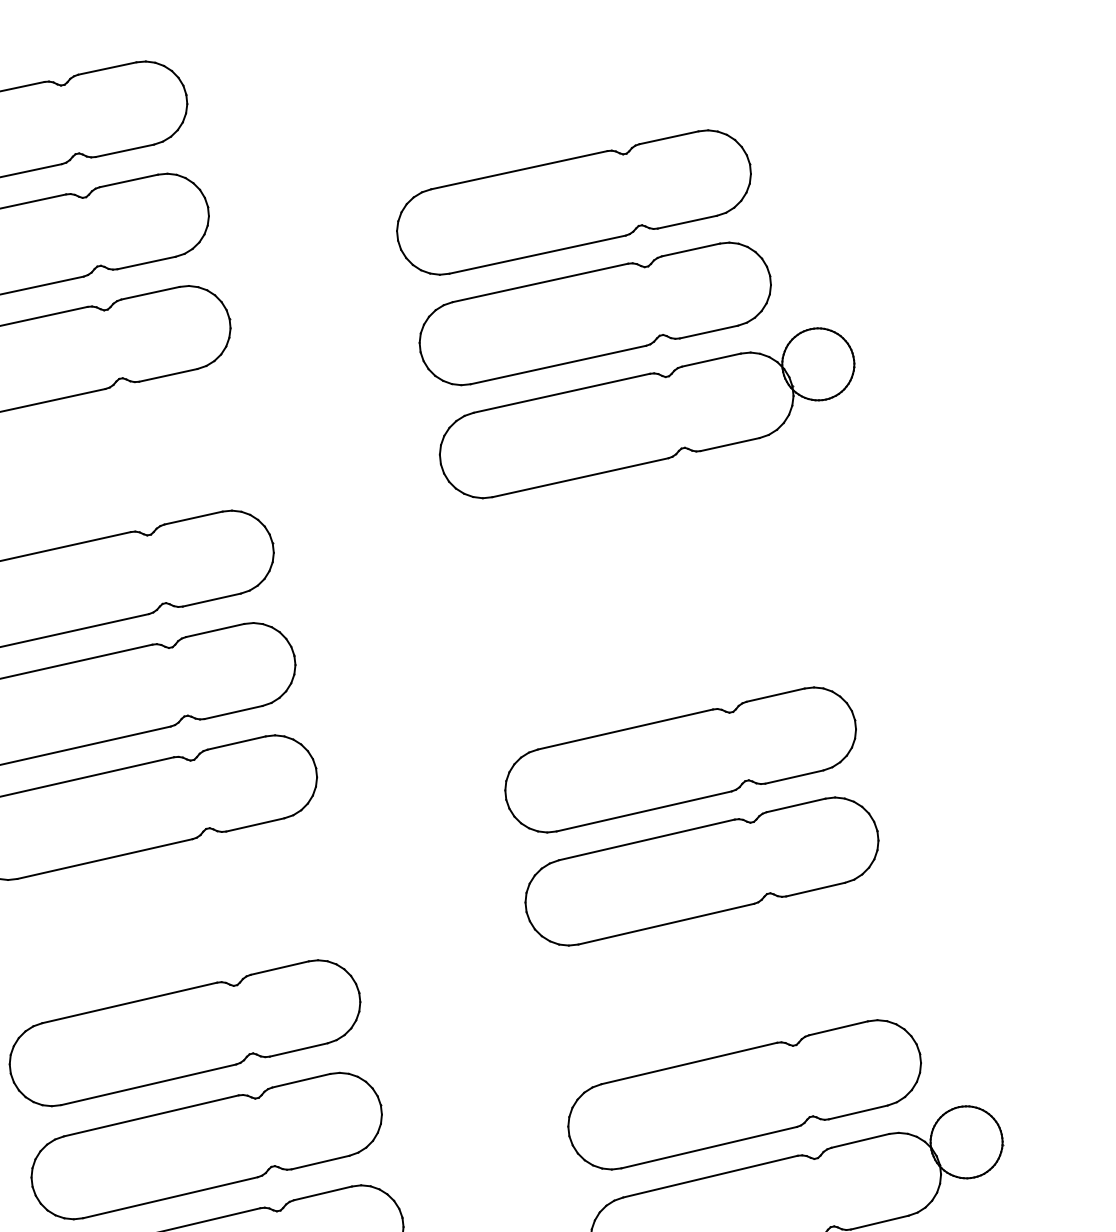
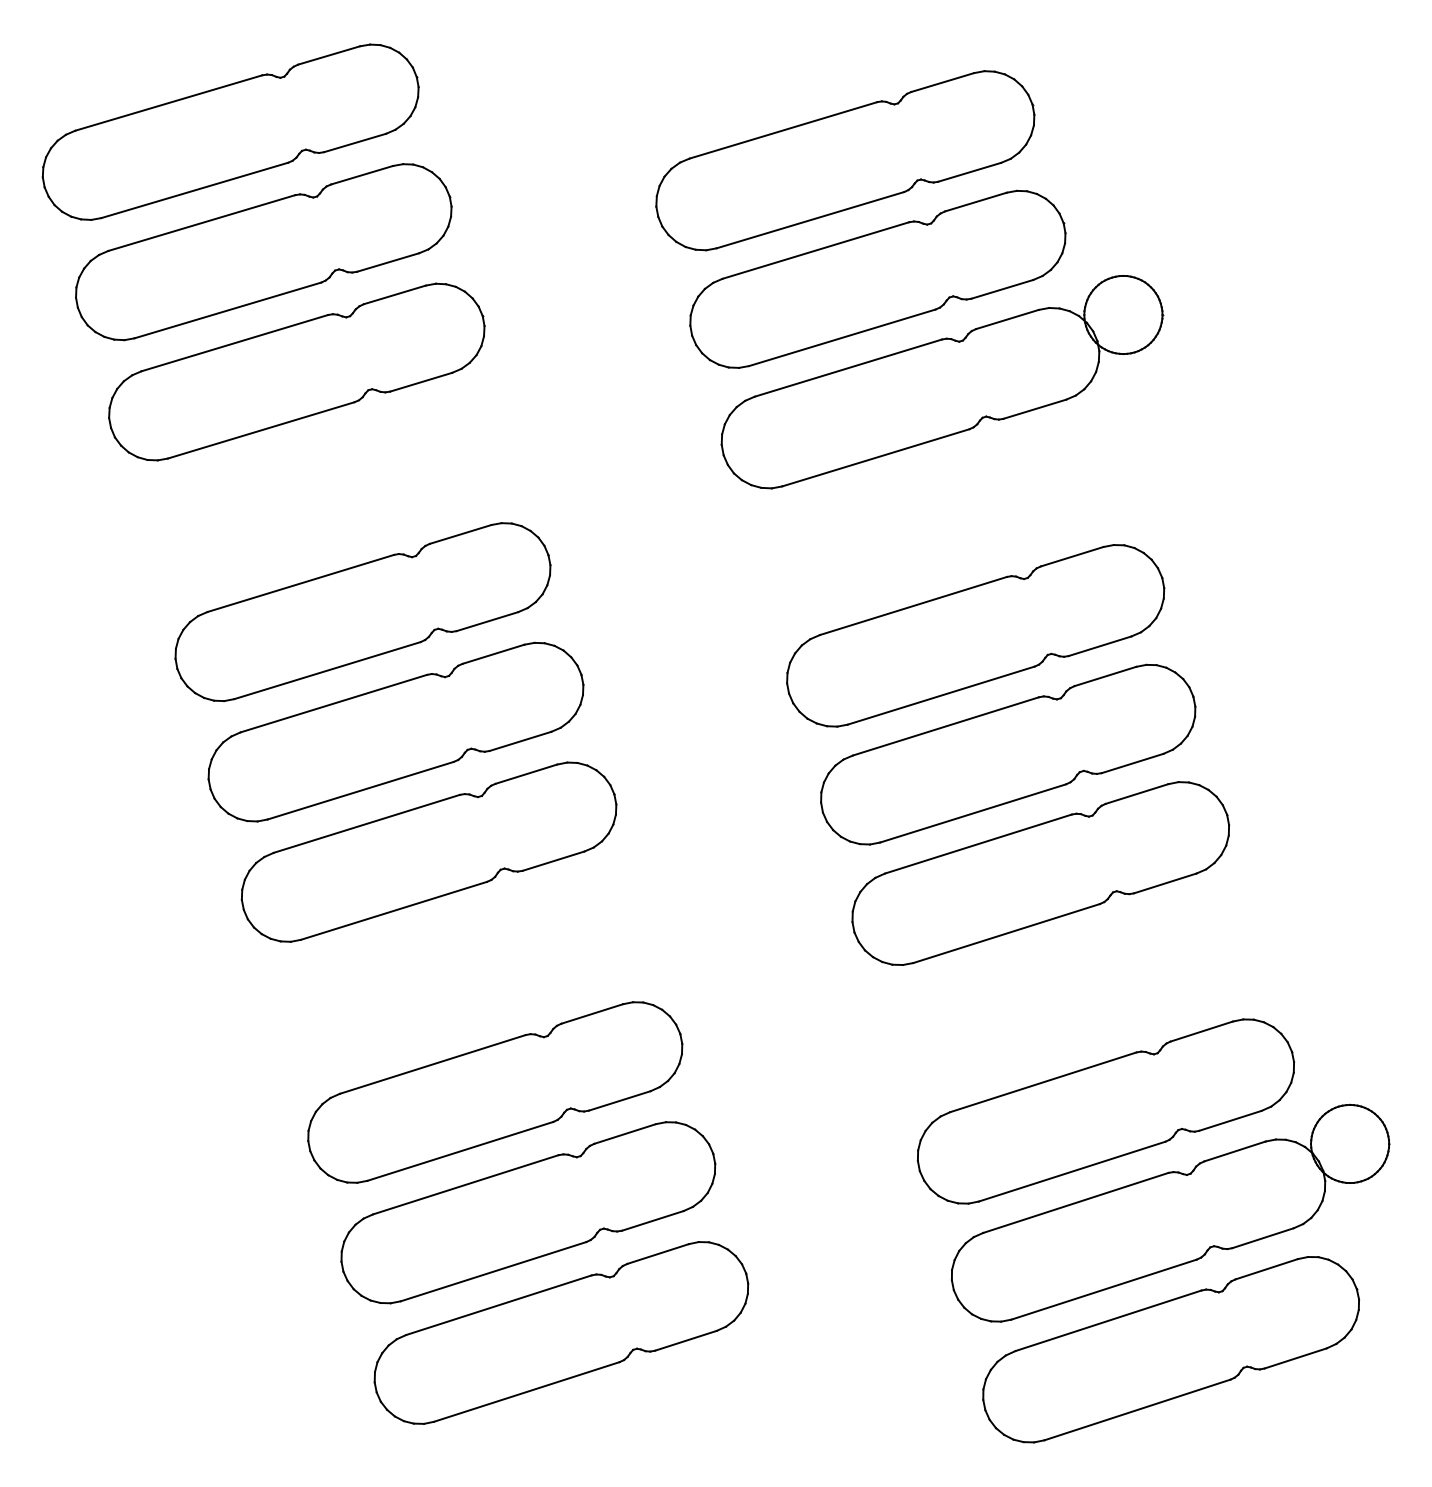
part: (659, 648) -> (975, 635), added

